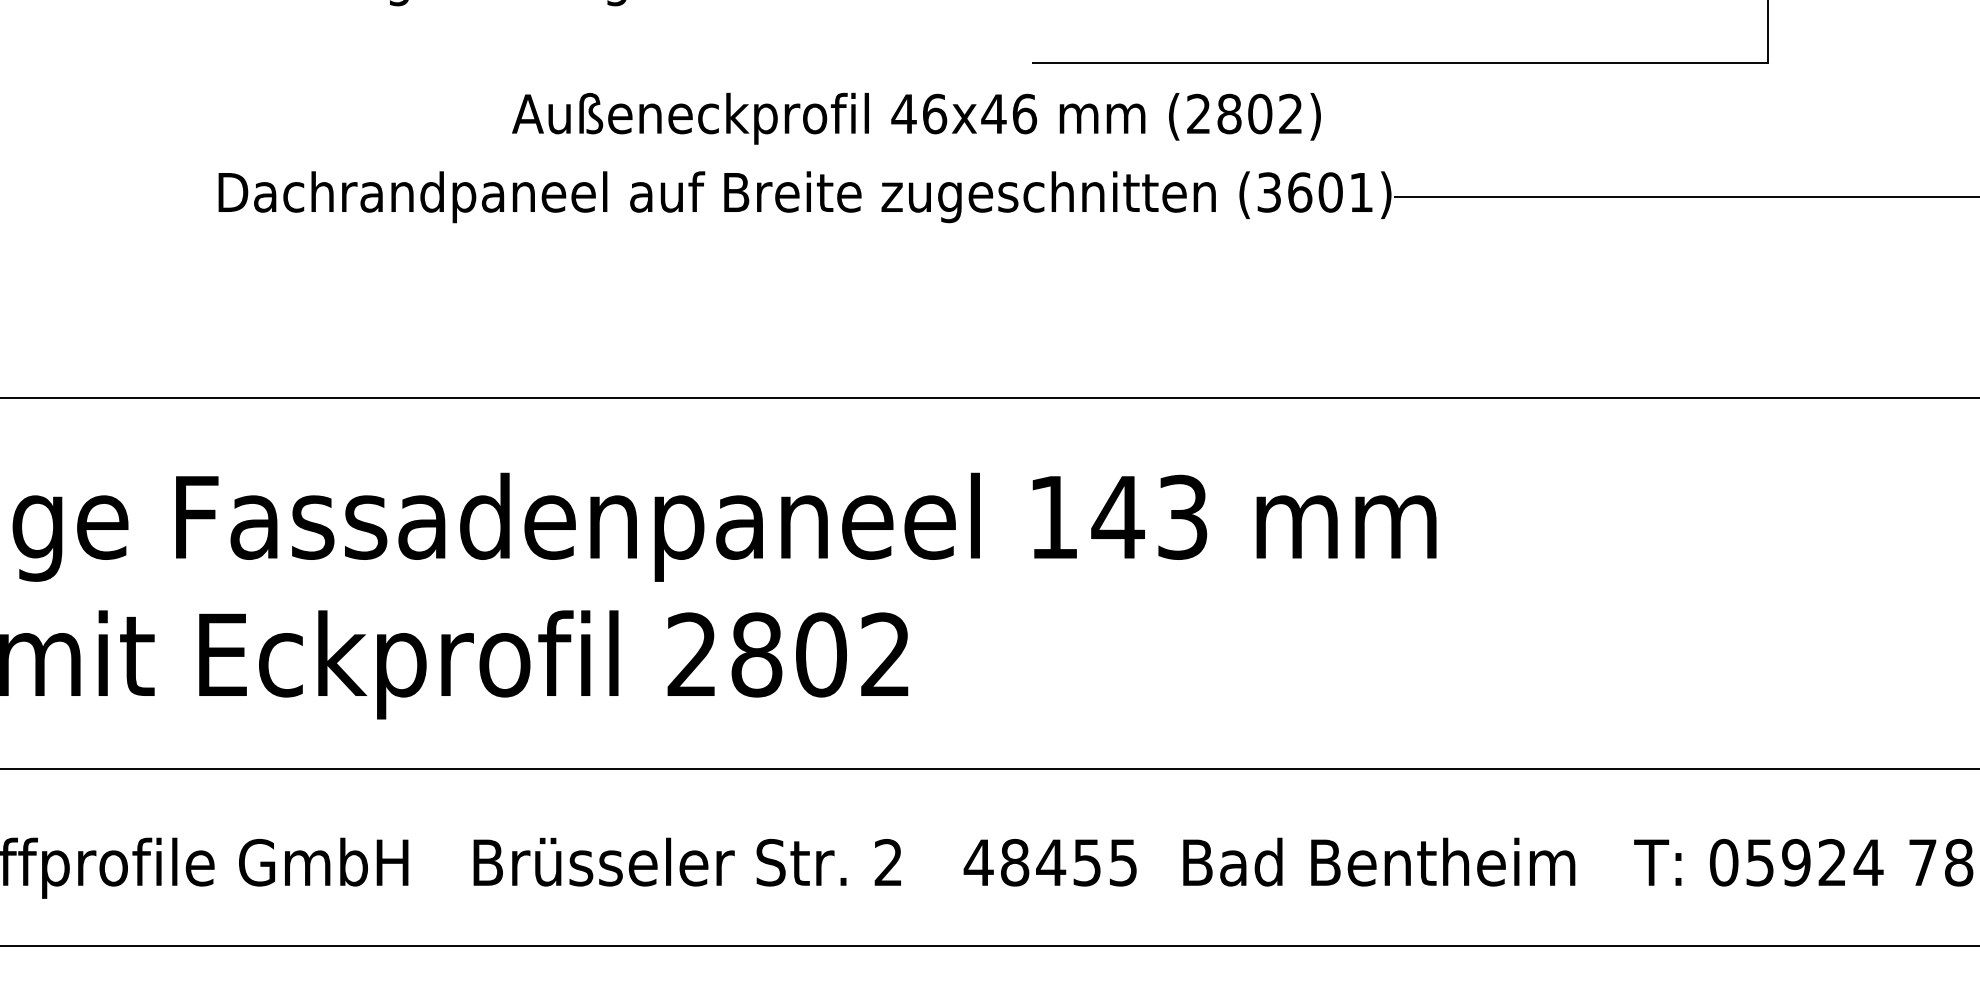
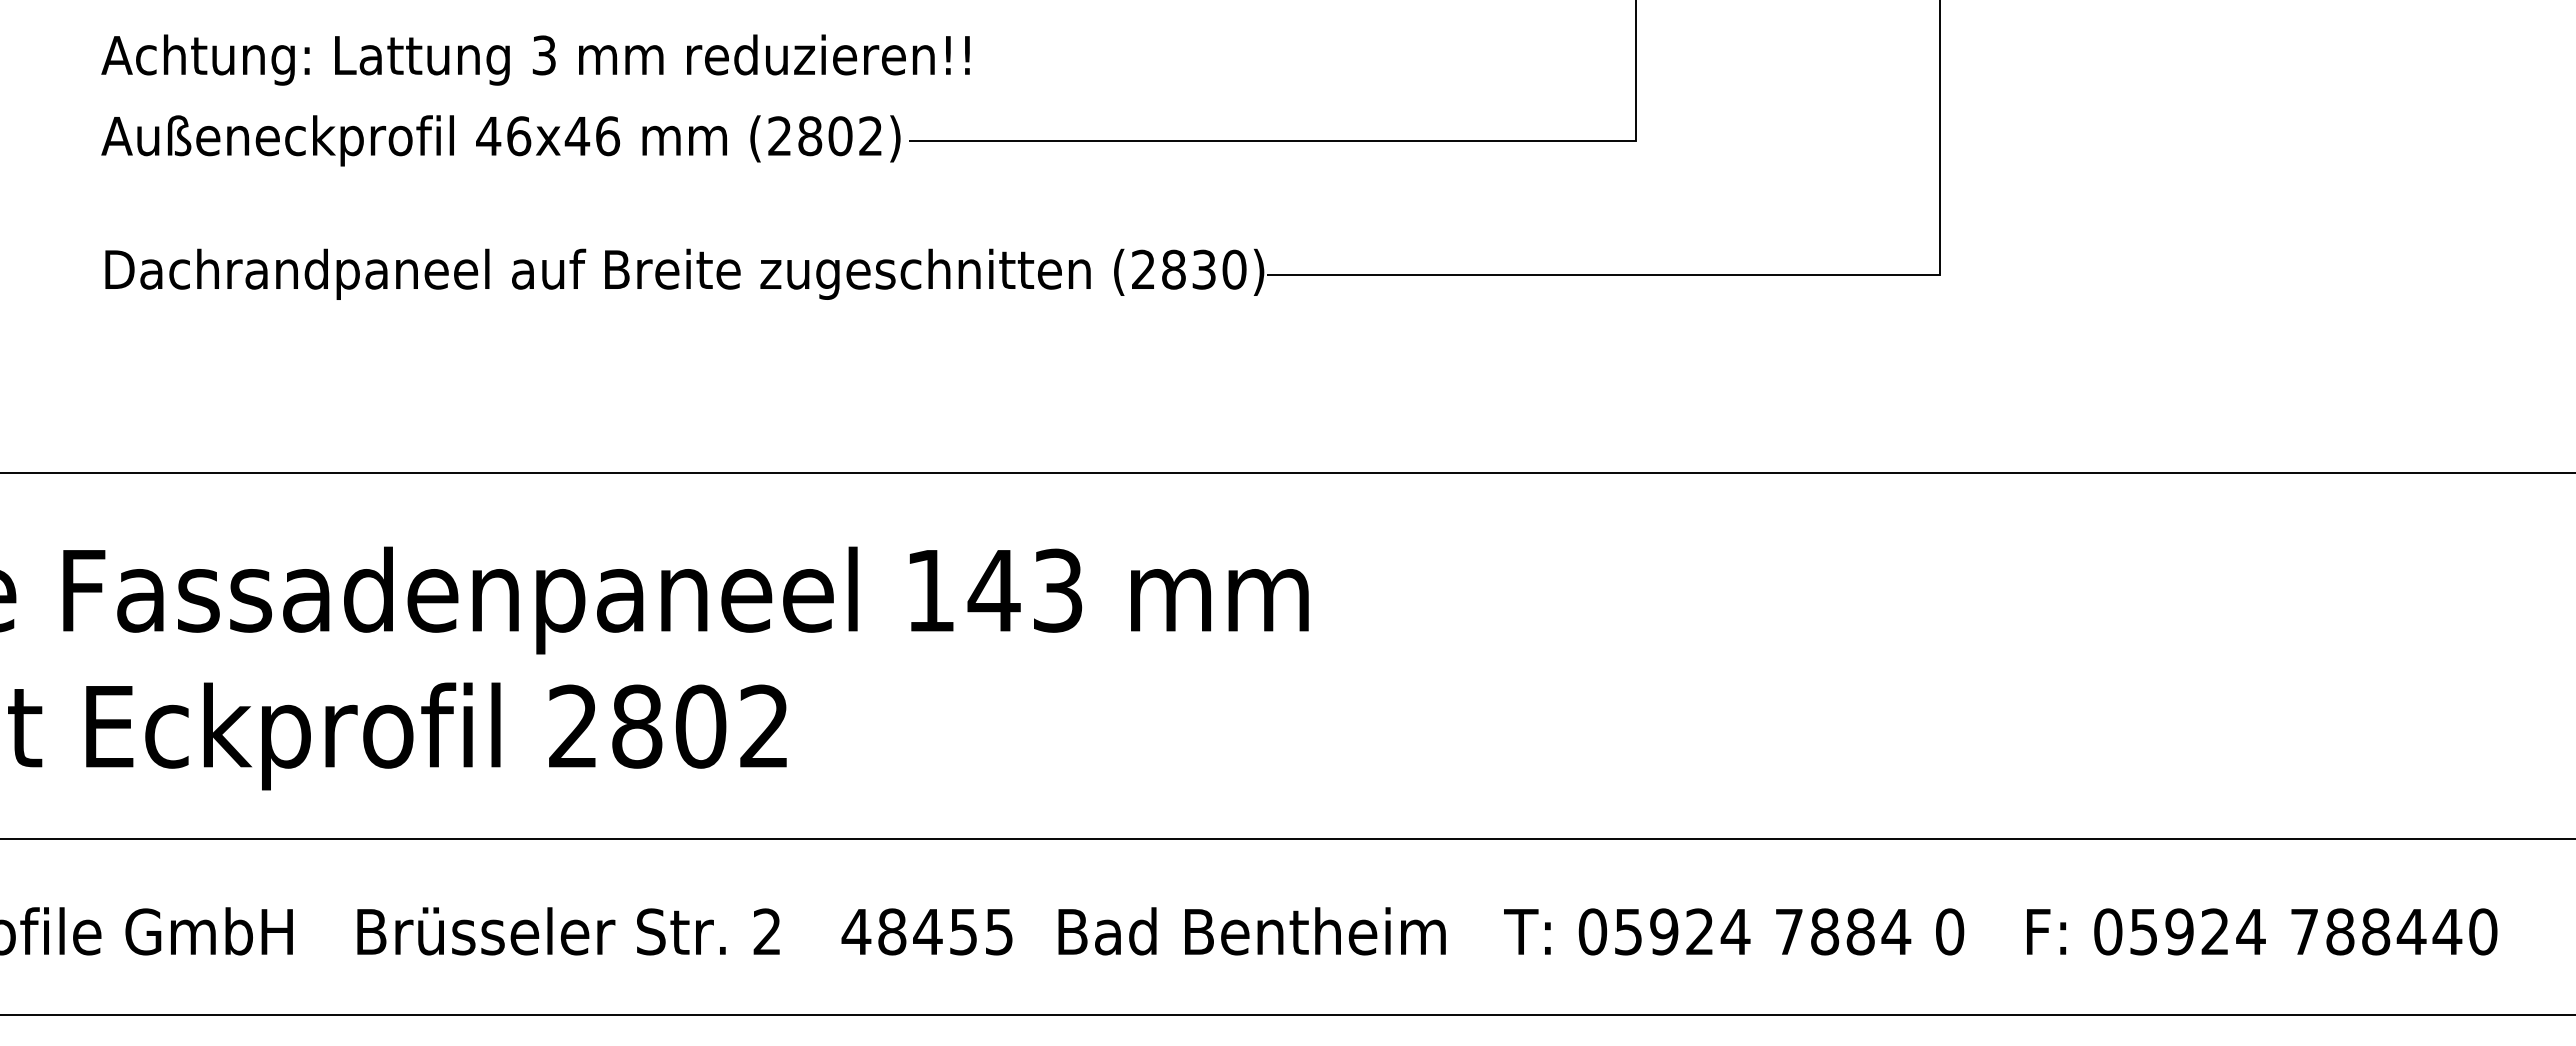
text: (916, 118) -> (500, 140), moved
text: (1315, 192) -> (1189, 269), (3601) -> (2830)

